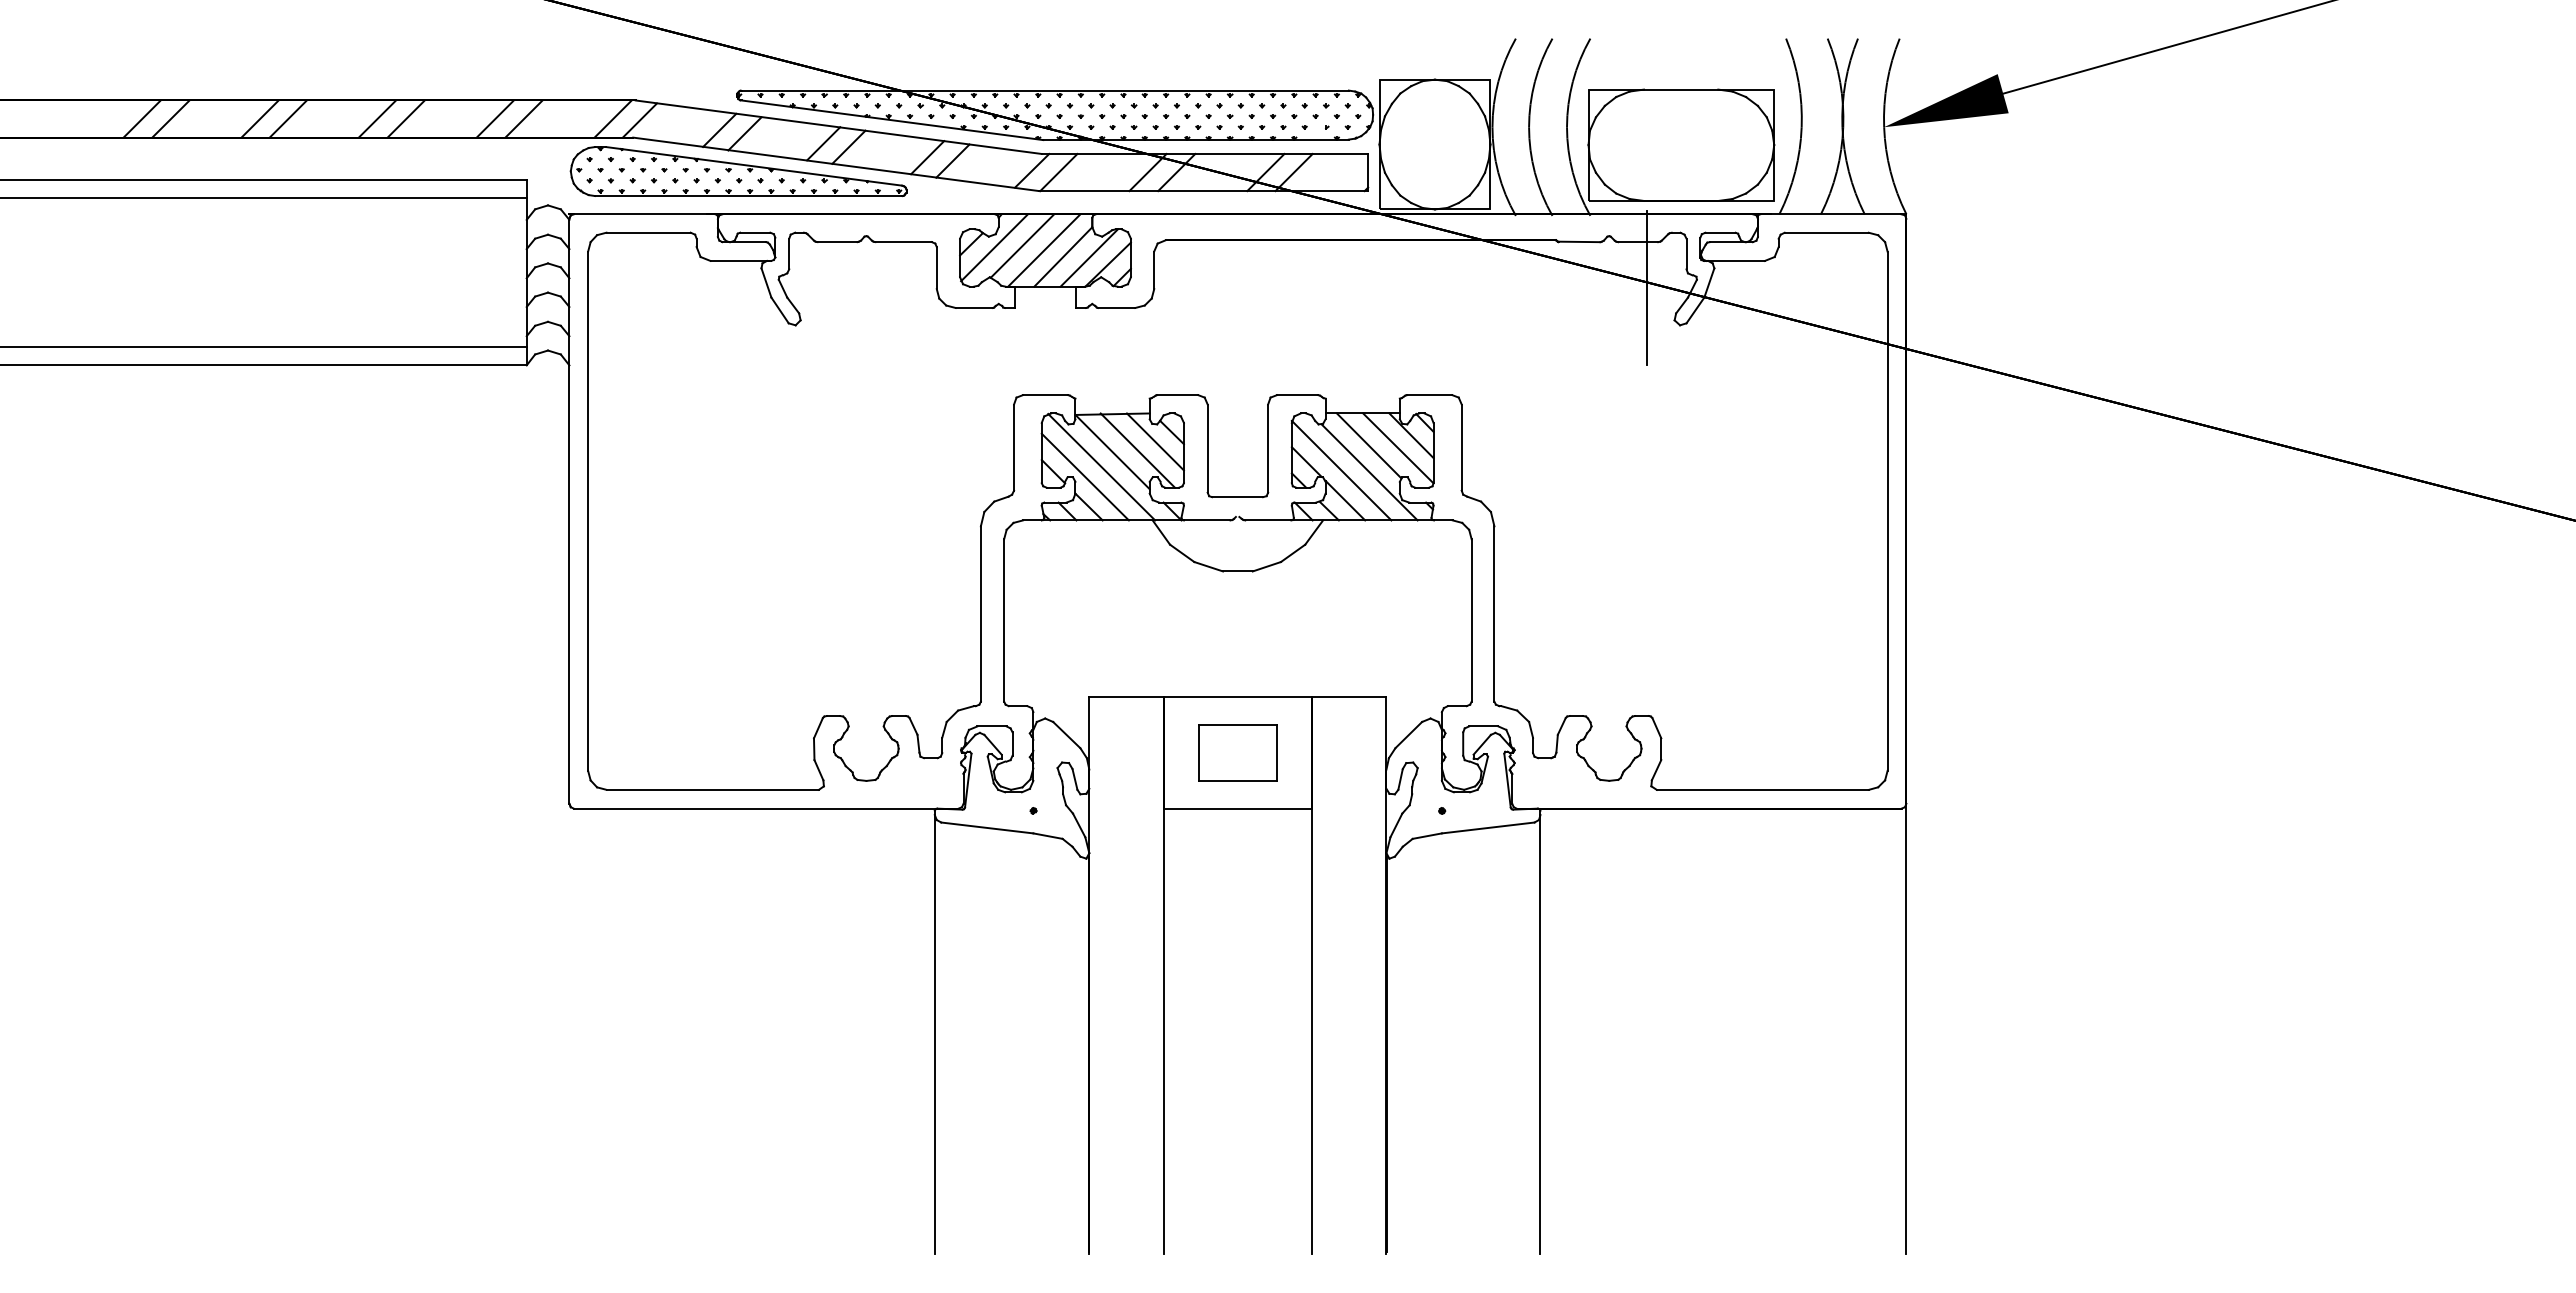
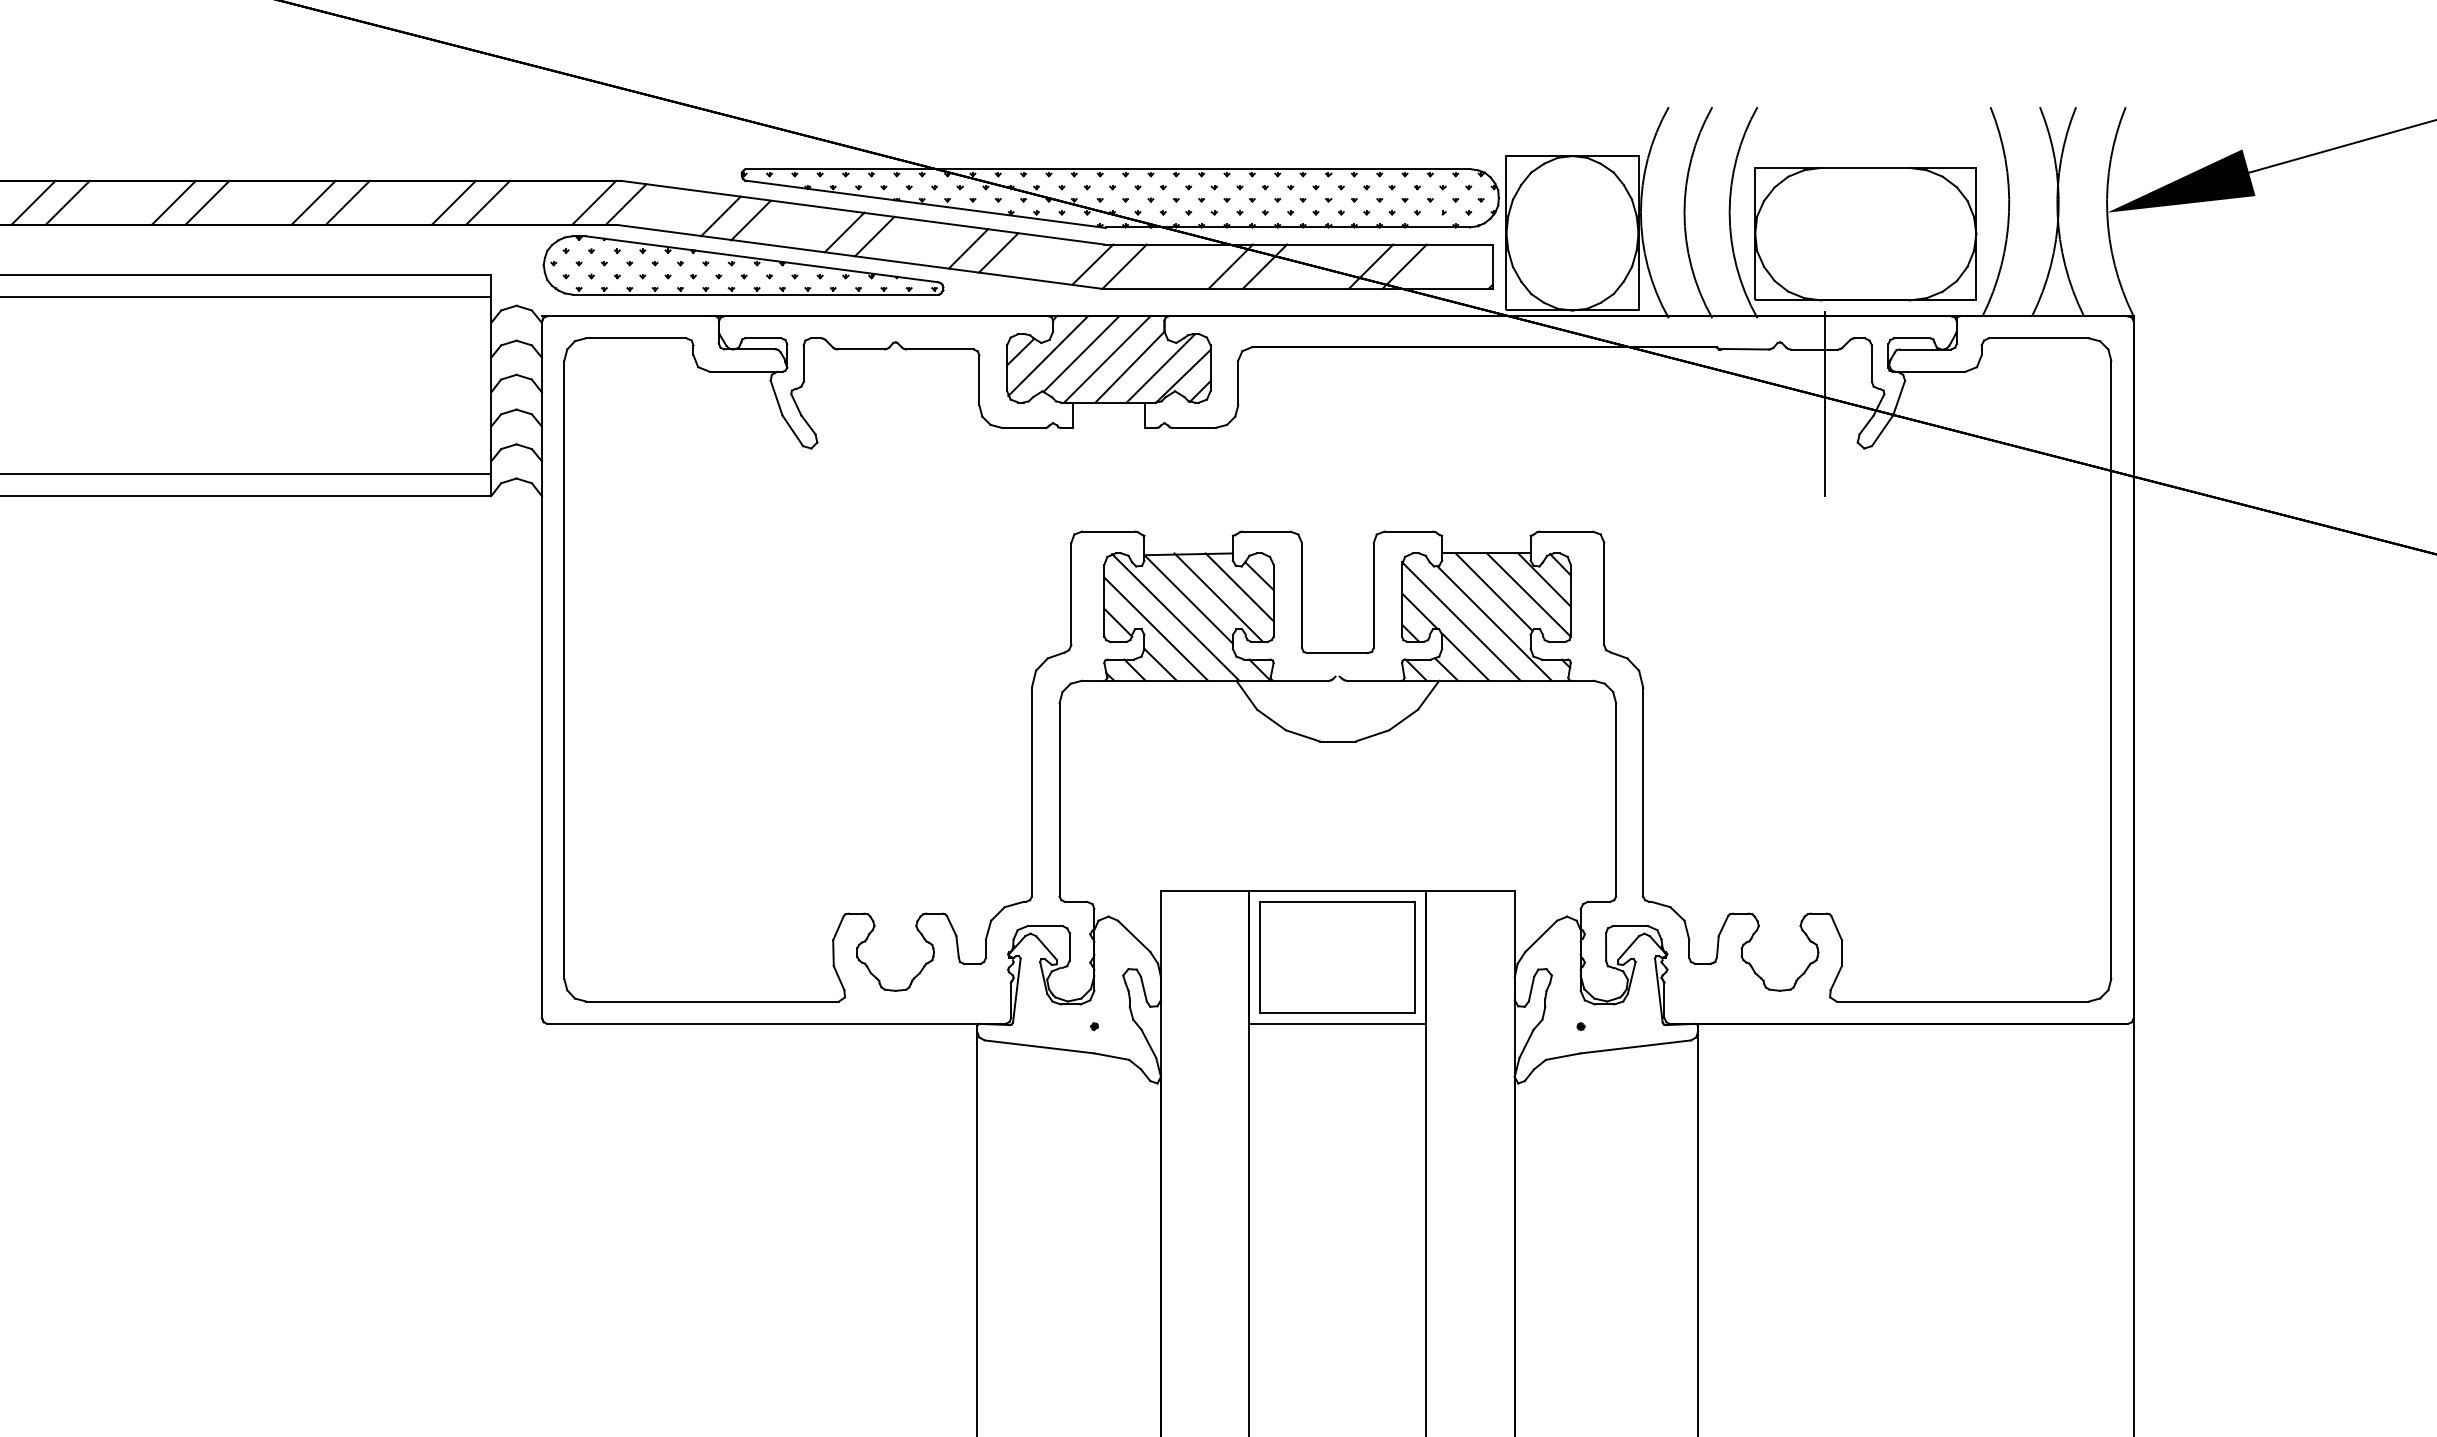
part: (1237, 752) -> (1337, 957), size x1.67

